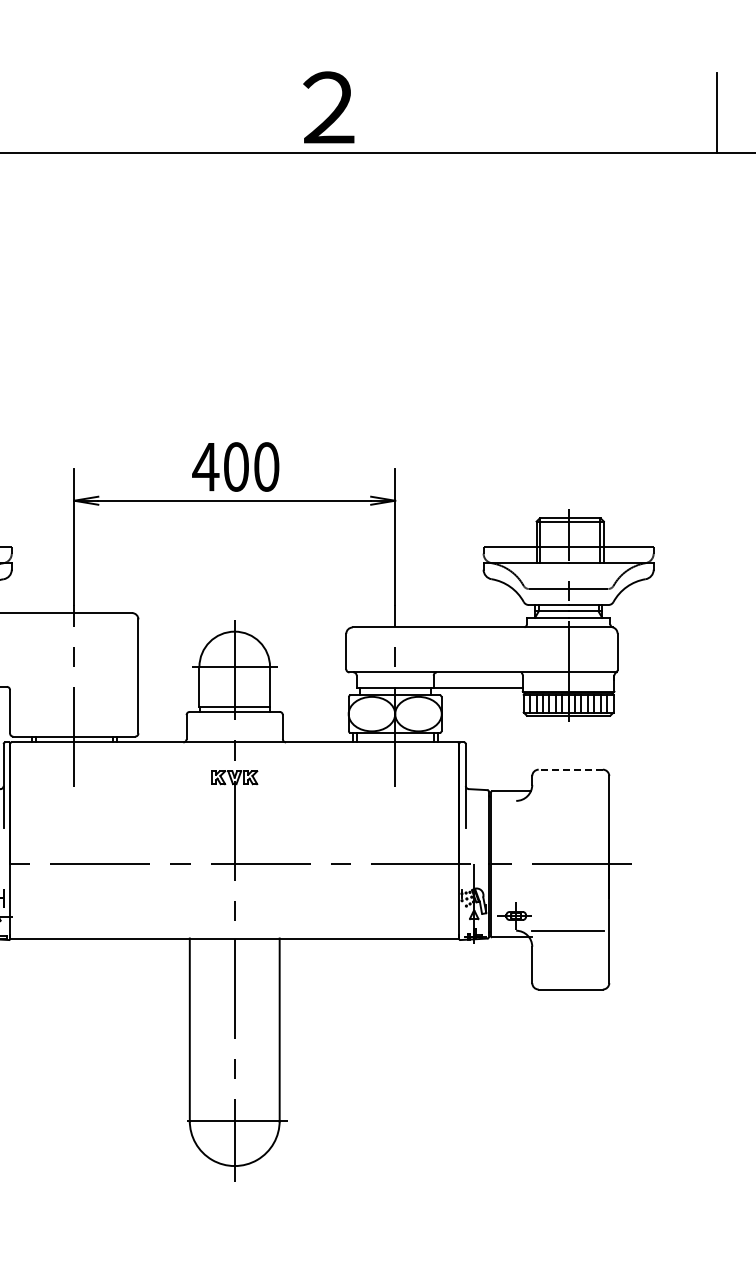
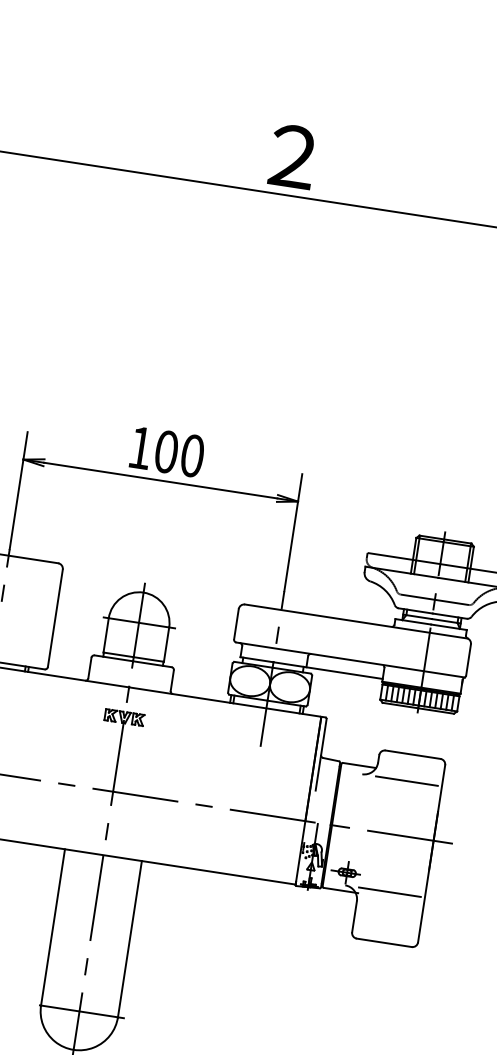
text: (205, 467) -> (140, 448), 400 -> 100
line: (570, 769) -> (412, 754), dashed -> solid
line: (568, 800) -> (407, 780), added

